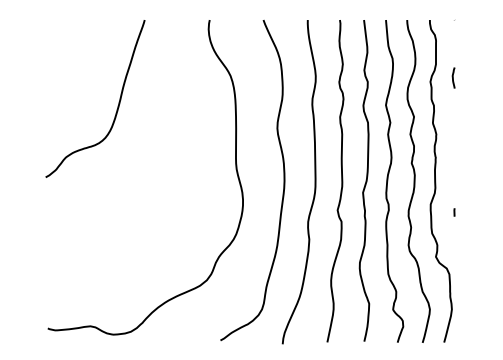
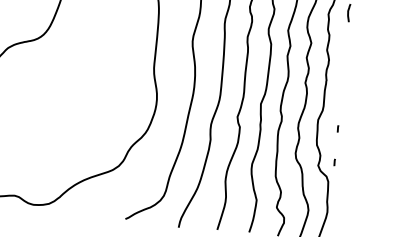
curve: (454, 251) -> (334, 162), added

